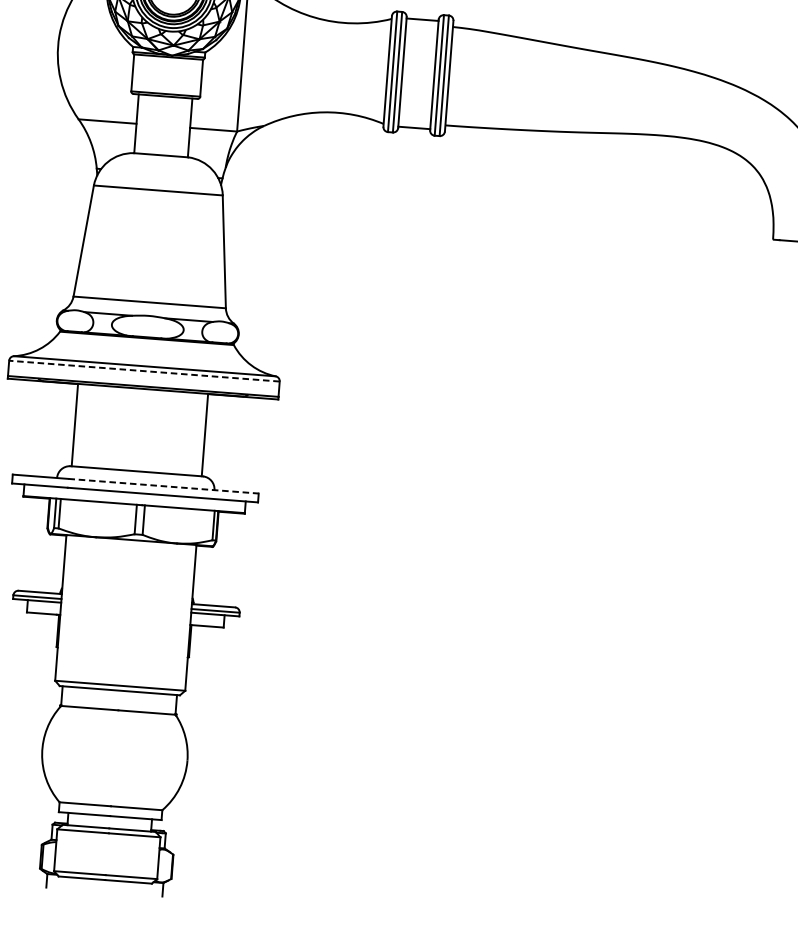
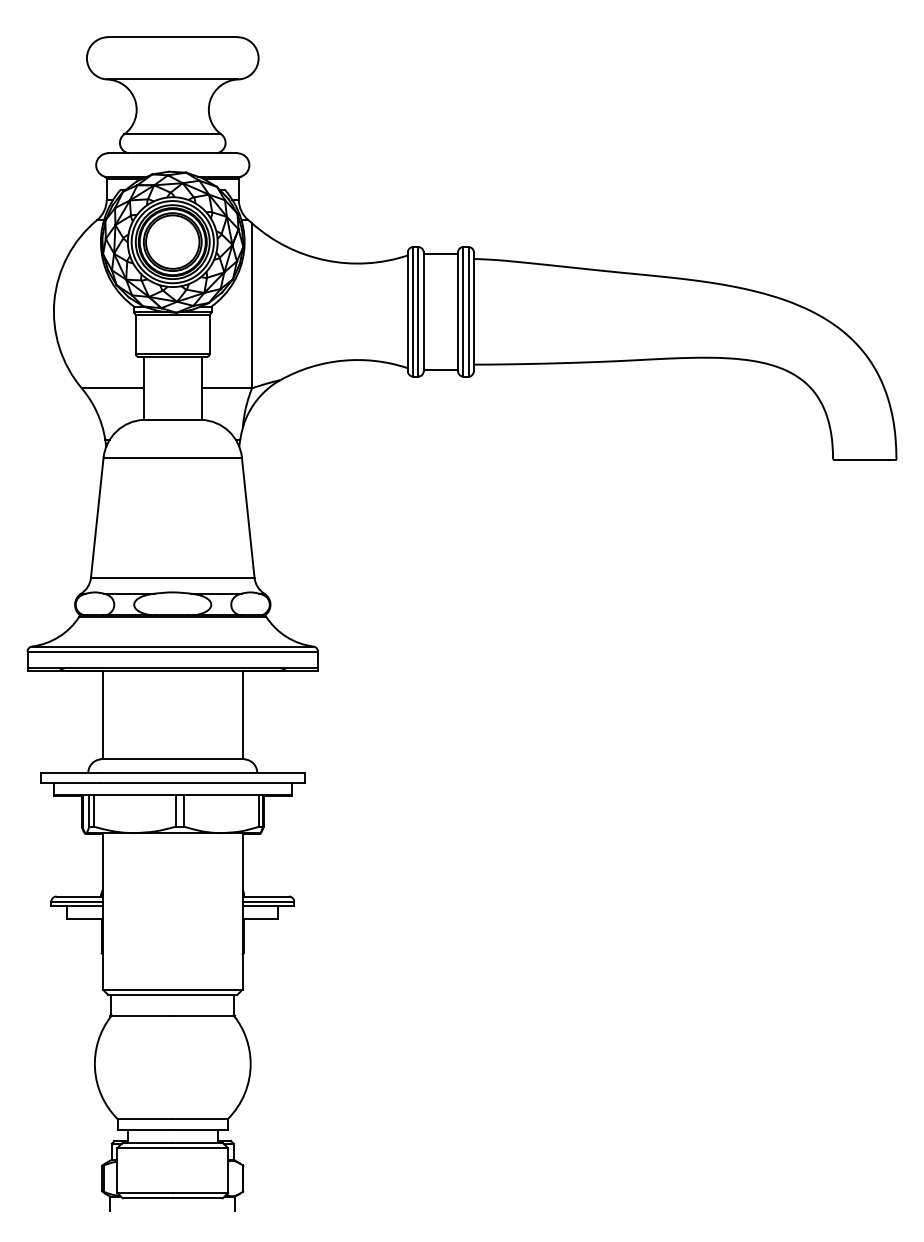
line: (144, 370) -> (172, 651), dashed -> solid
line: (164, 486) -> (203, 773), dashed -> solid

